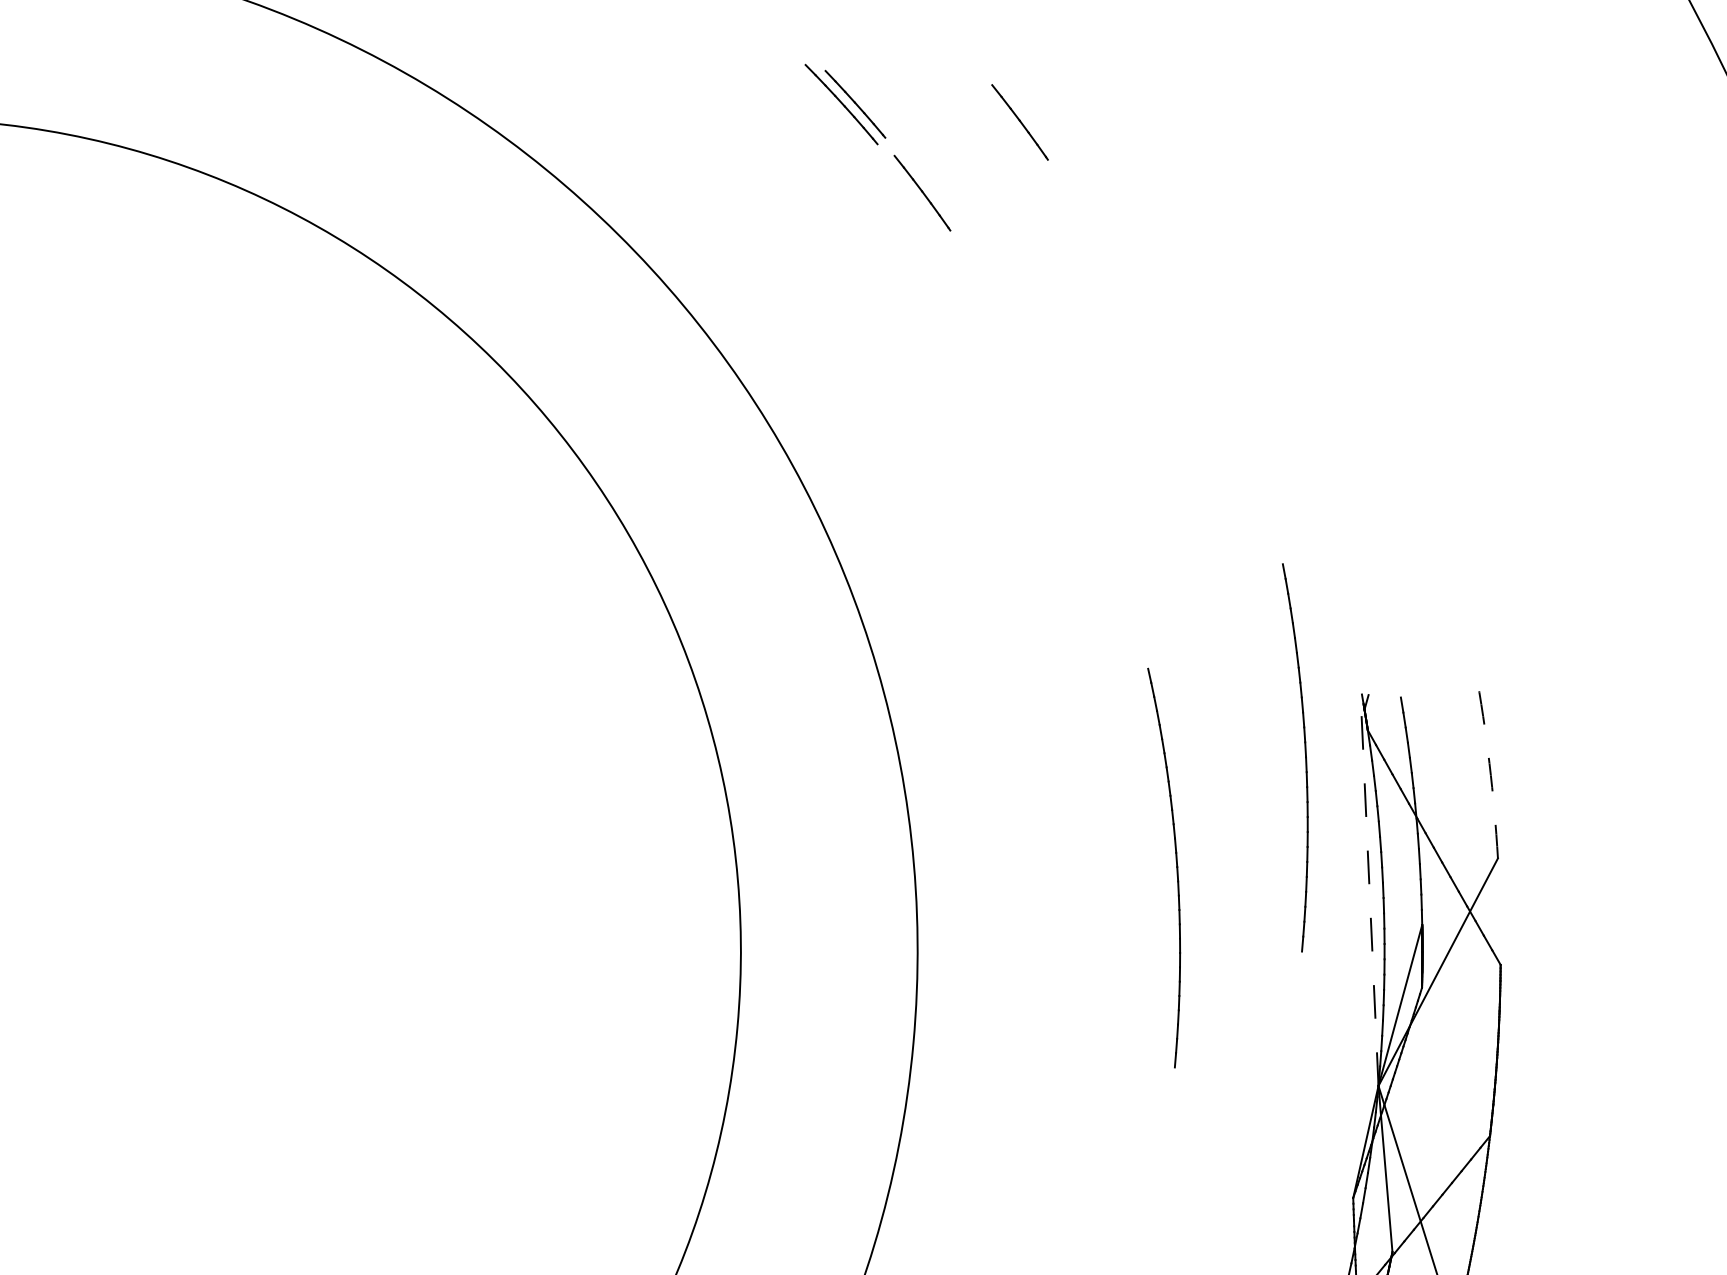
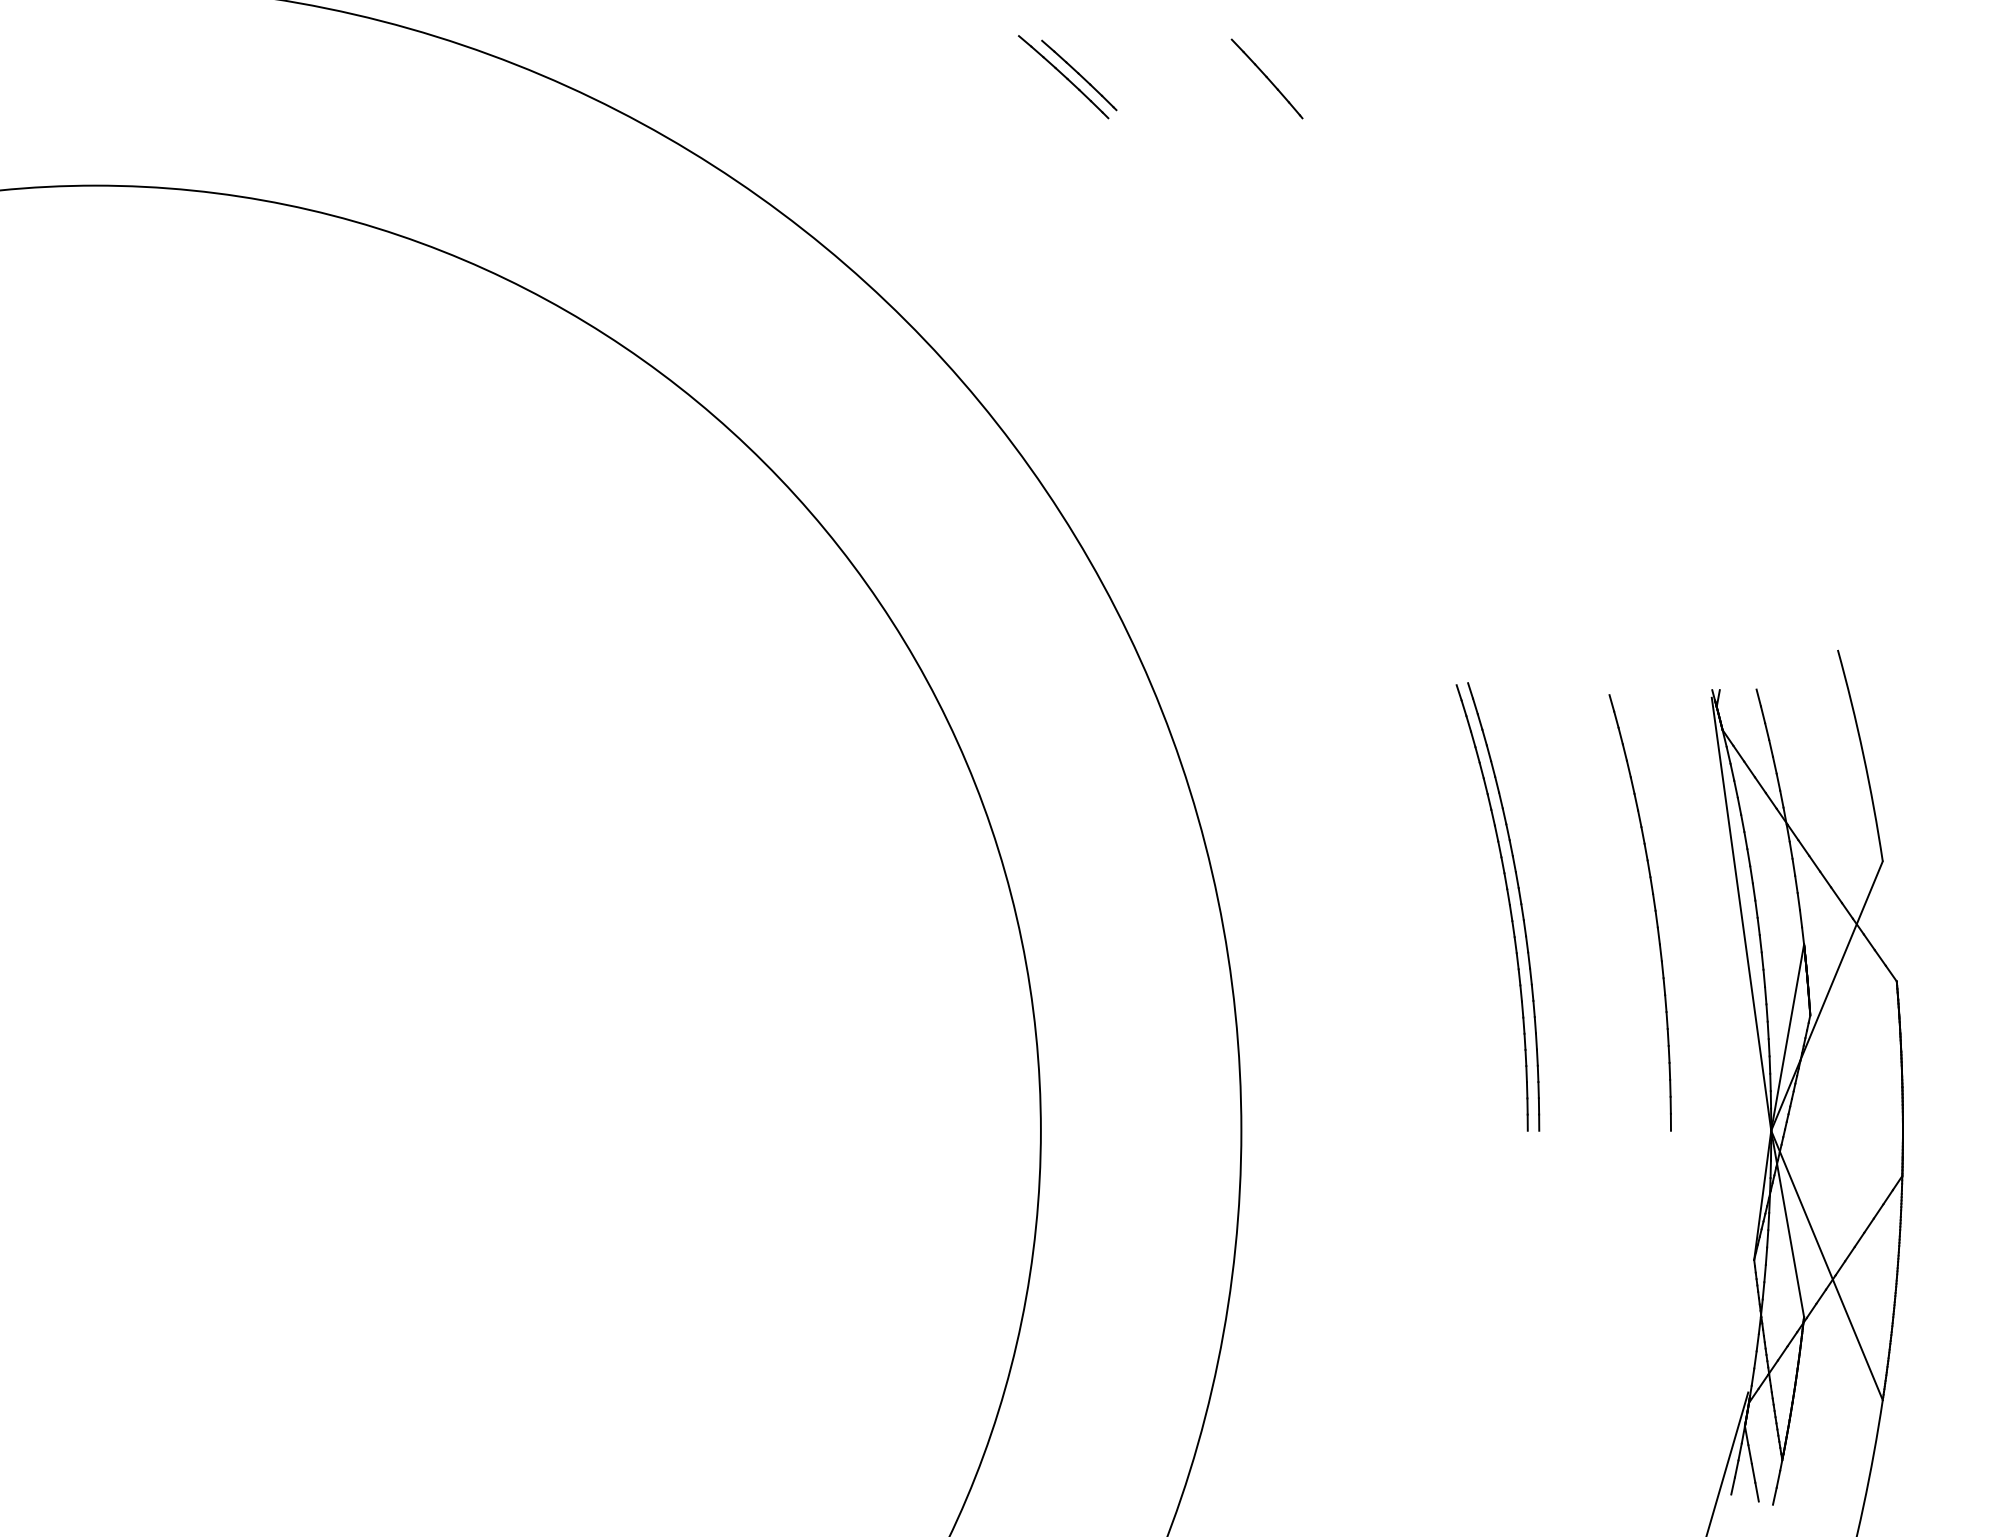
line: (921, 192) -> (1163, 168), removed
part: (1304, 758) -> (1654, 912), moved
arc: (1489, 763) -> (1863, 755), dashed -> solid
part: (1165, 866) -> (1508, 904), added
line: (1369, 893) -> (1741, 914), dashed -> solid

